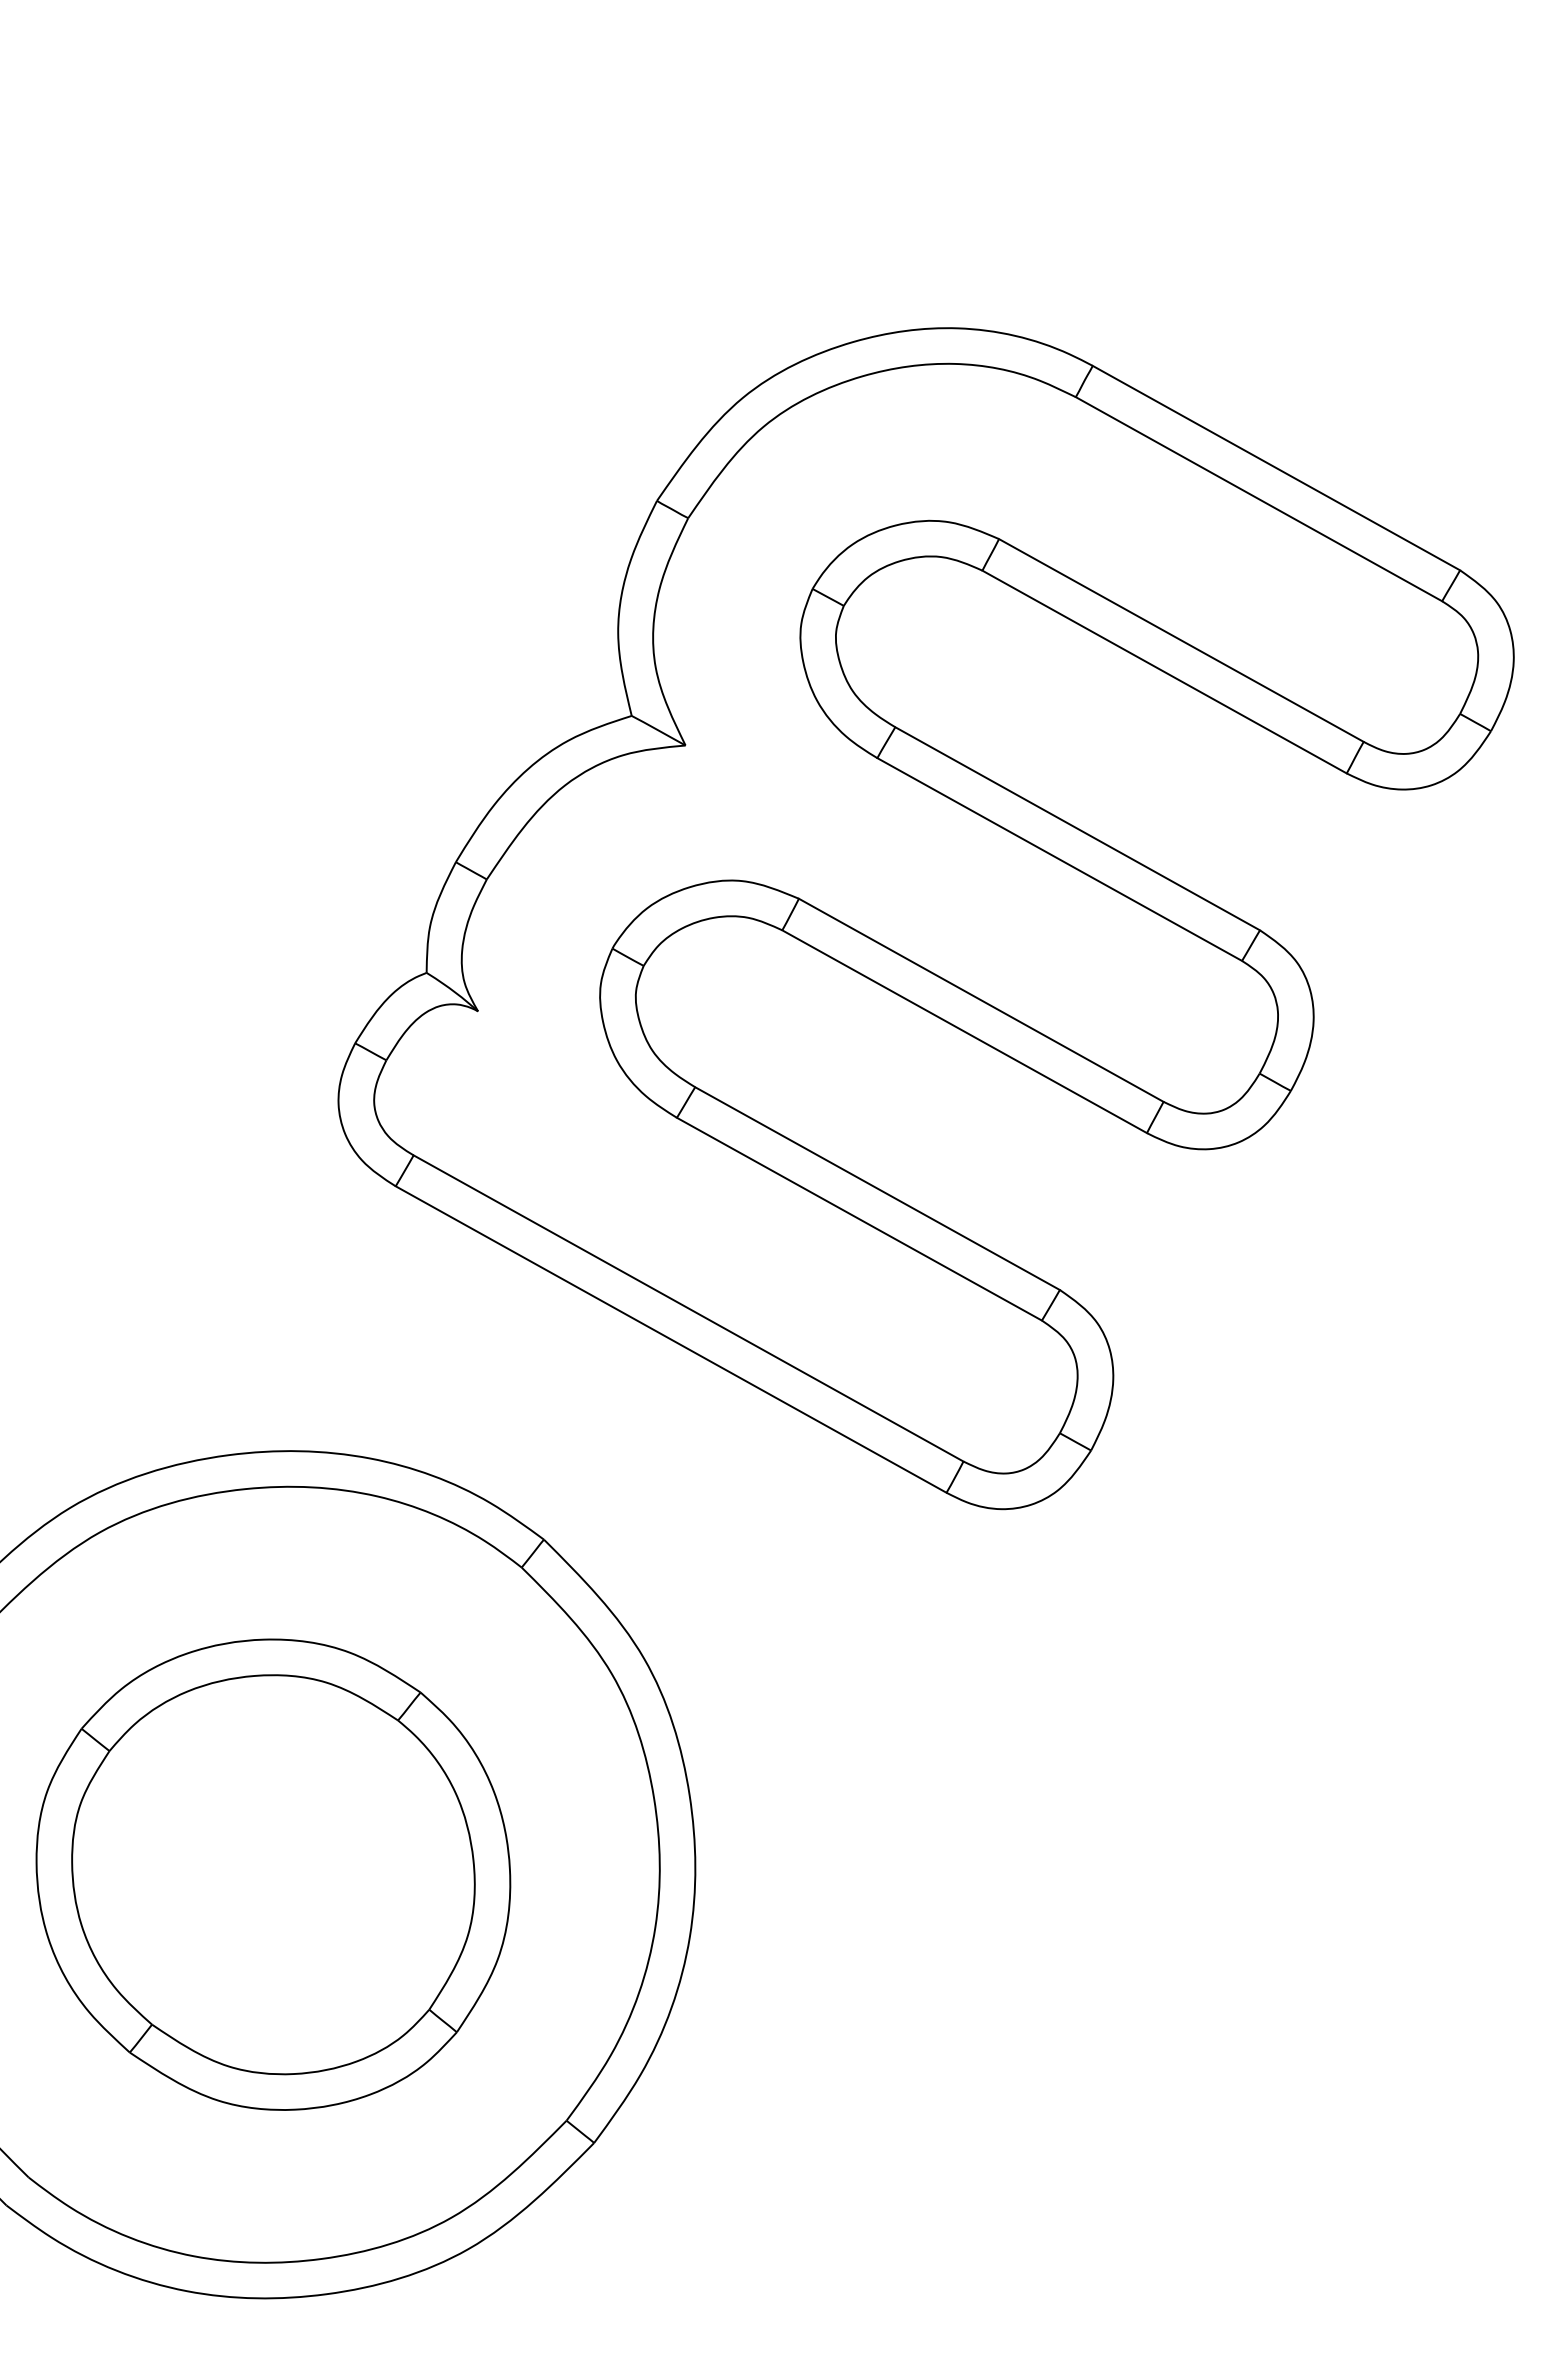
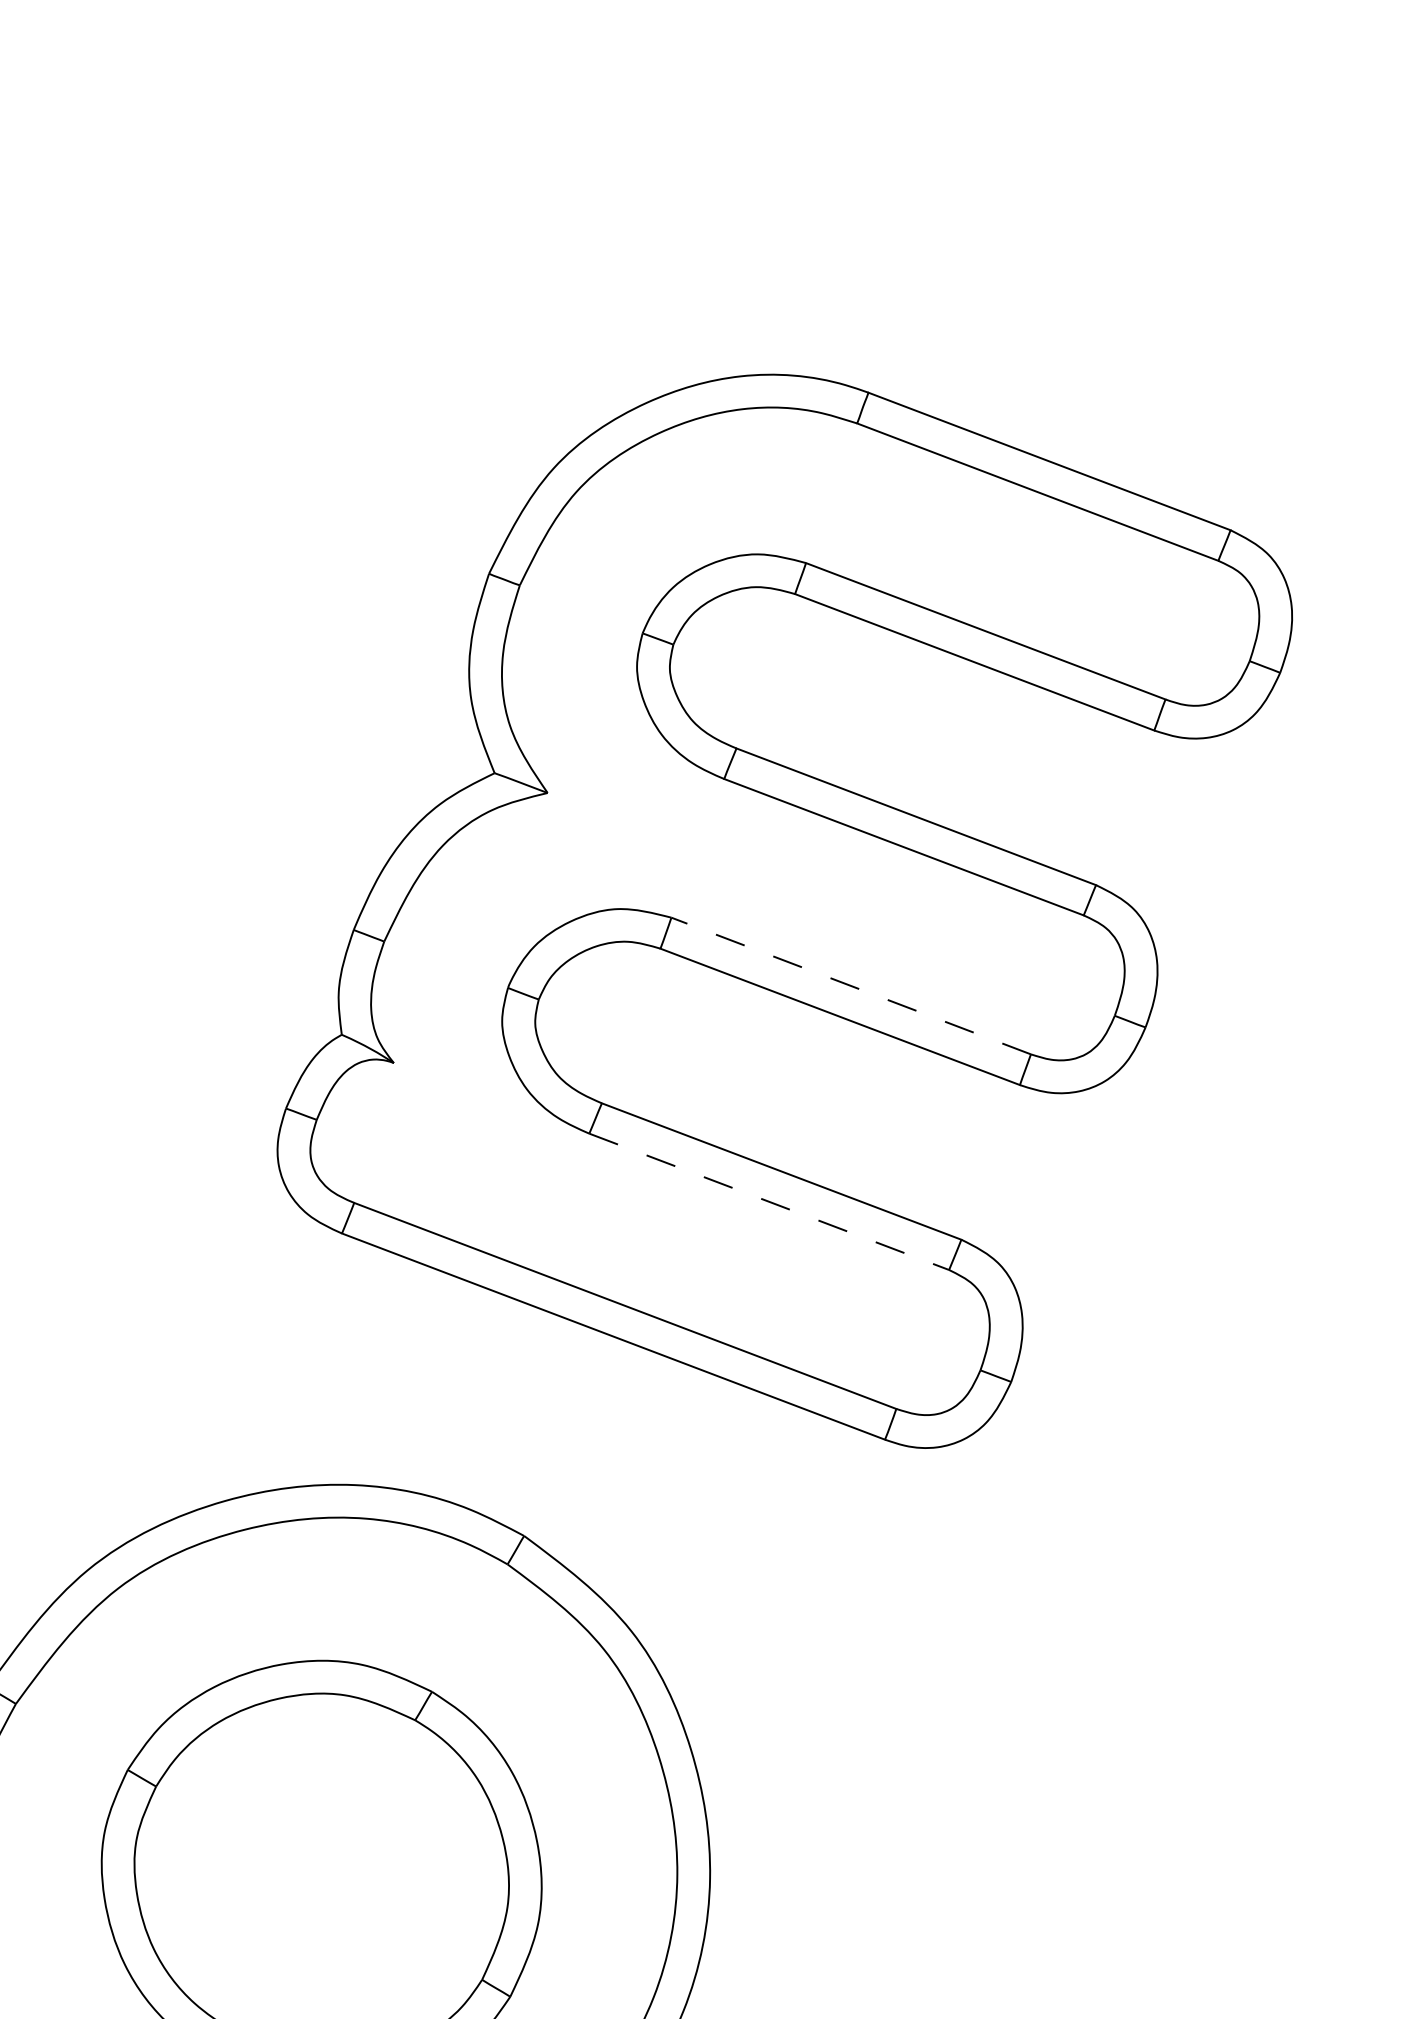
line: (981, 1000) -> (851, 986), solid -> dashed
line: (859, 1219) -> (769, 1202), solid -> dashed

